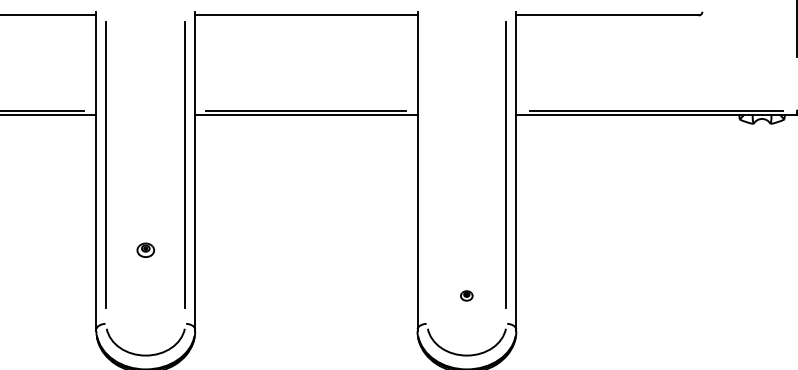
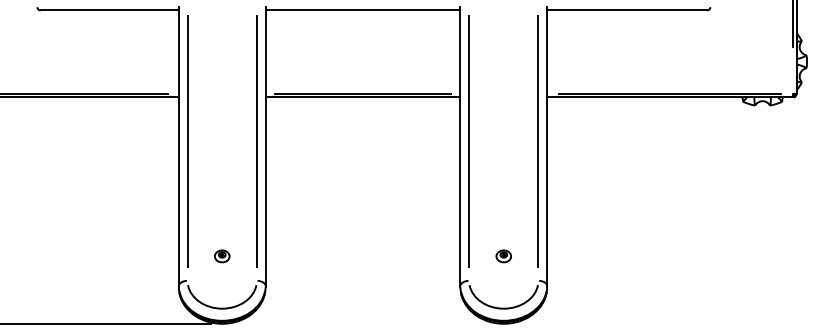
line: (427, 164) -> (469, 141), added
part: (146, 250) -> (222, 256), moved
part: (466, 296) -> (503, 256), size x1.43

